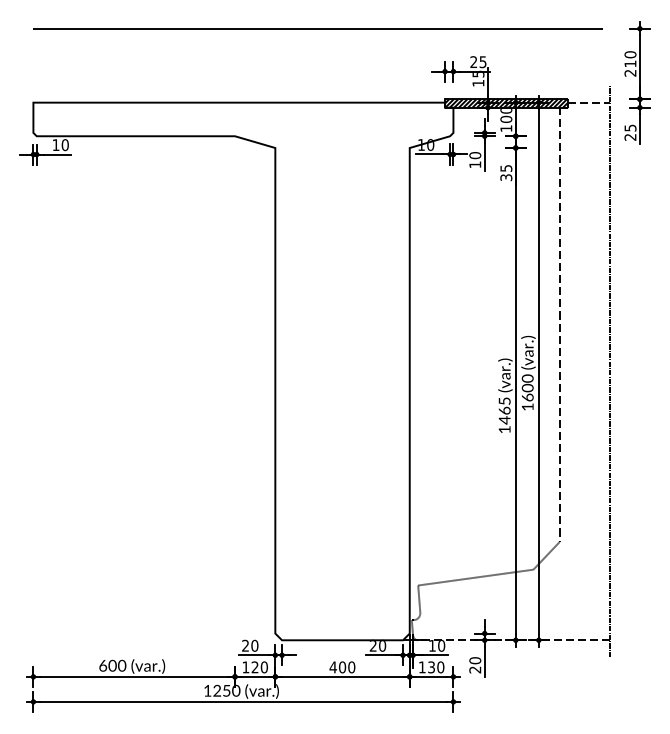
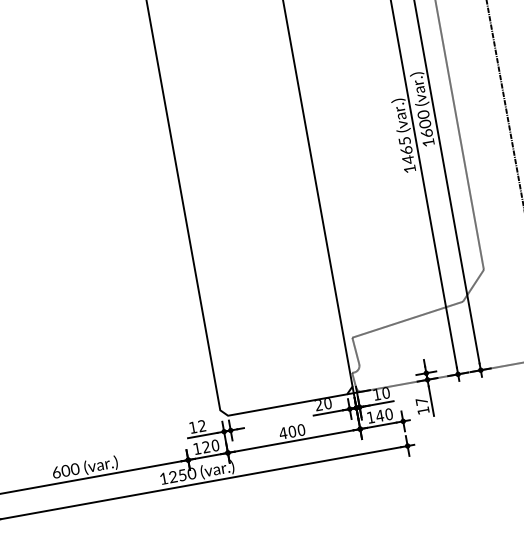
text: (250, 645) -> (197, 426), 20 -> 12
text: (475, 665) -> (422, 406), 20 -> 17
text: (431, 667) -> (379, 416), 130 -> 140

